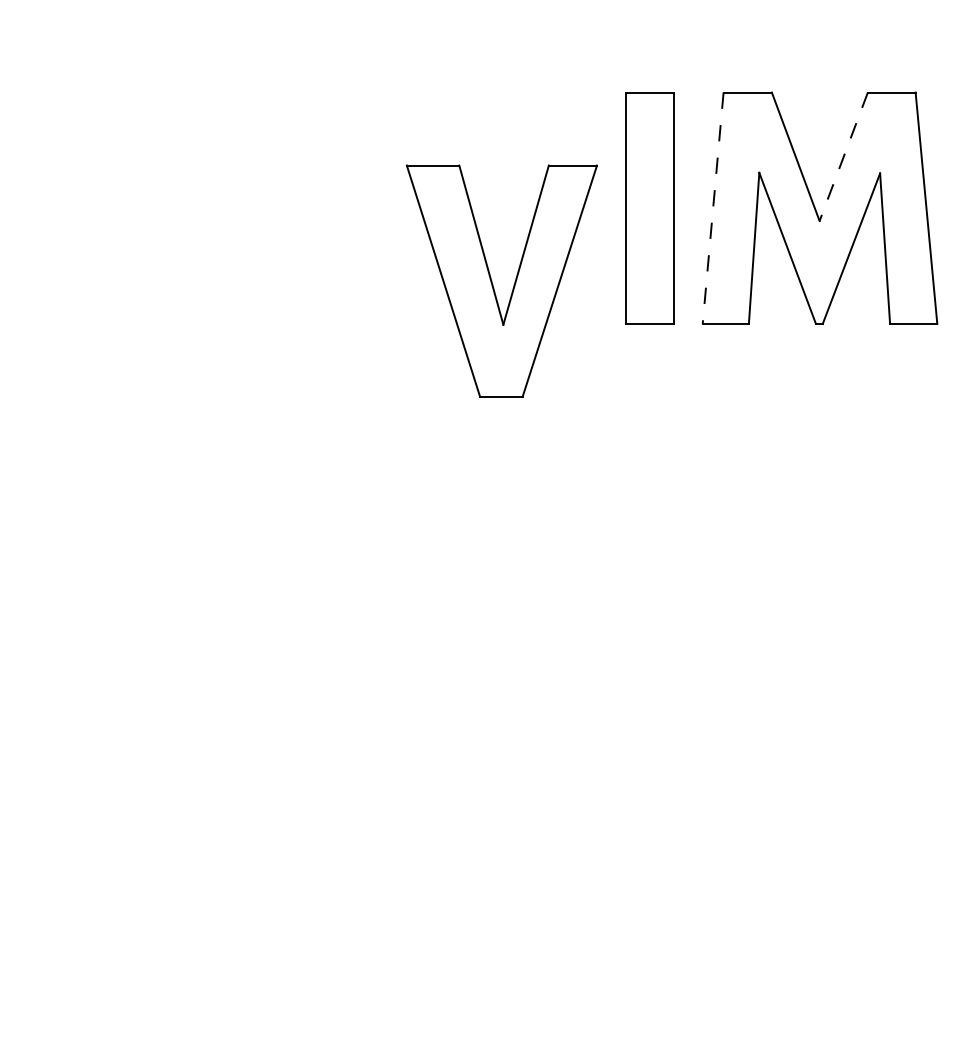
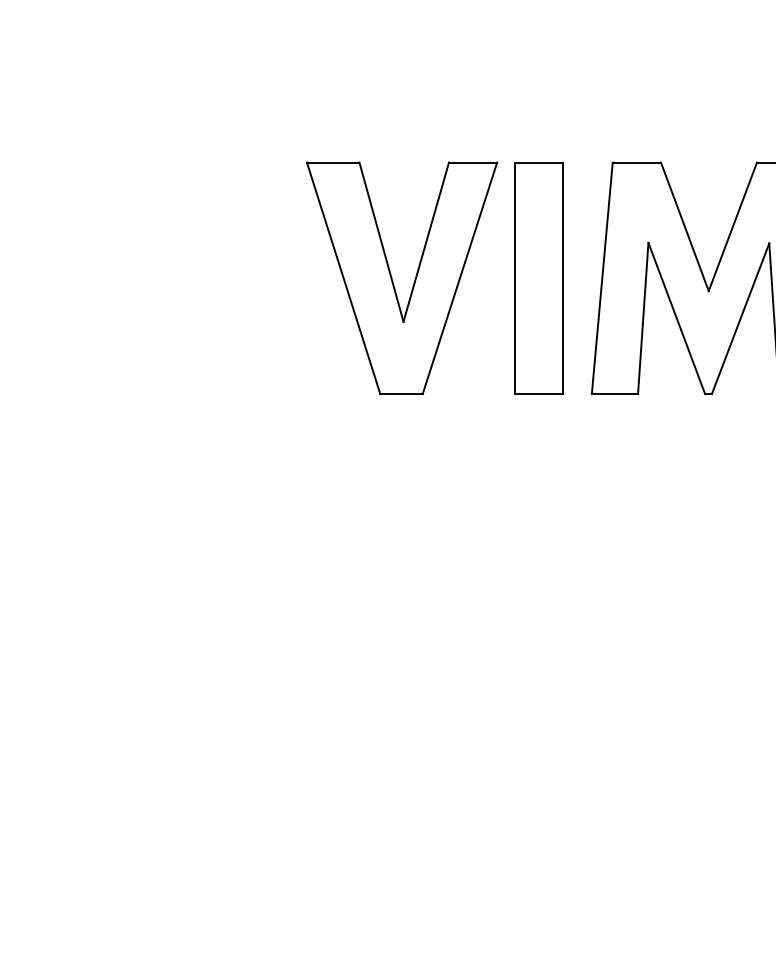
line: (843, 156) -> (732, 226), dashed -> solid
line: (713, 208) -> (602, 278), dashed -> solid
part: (493, 284) -> (393, 281), moved

